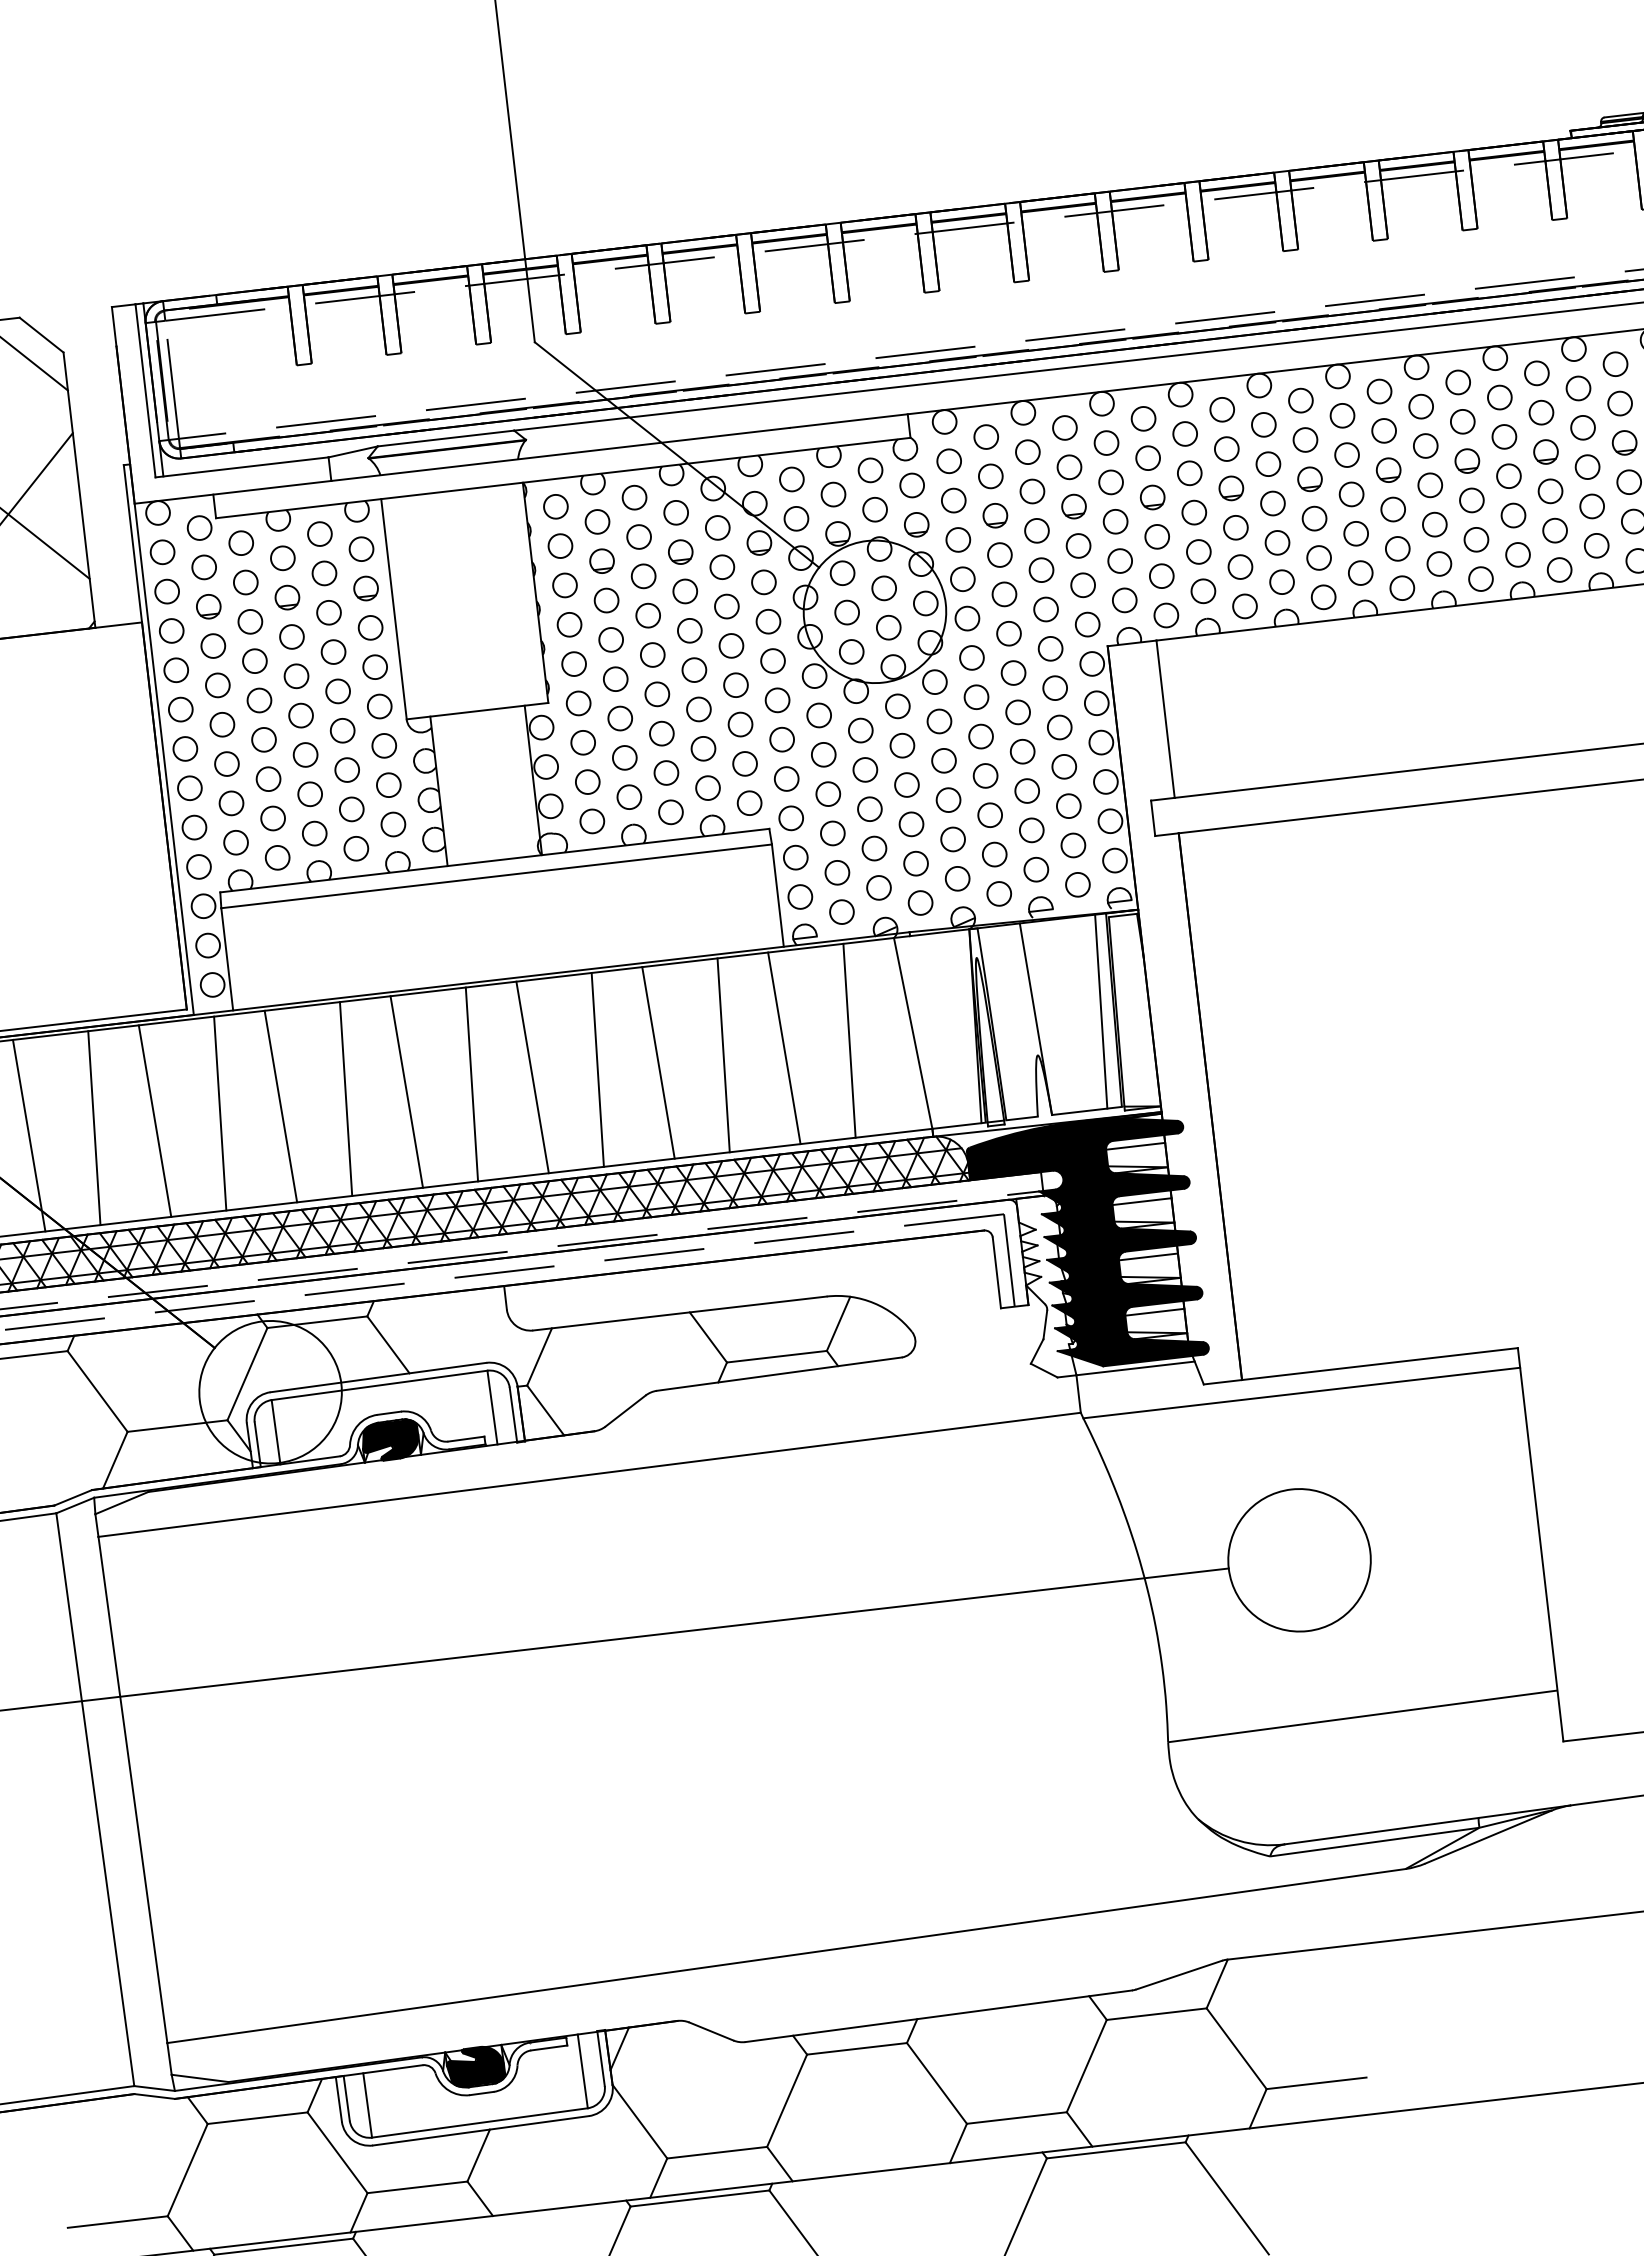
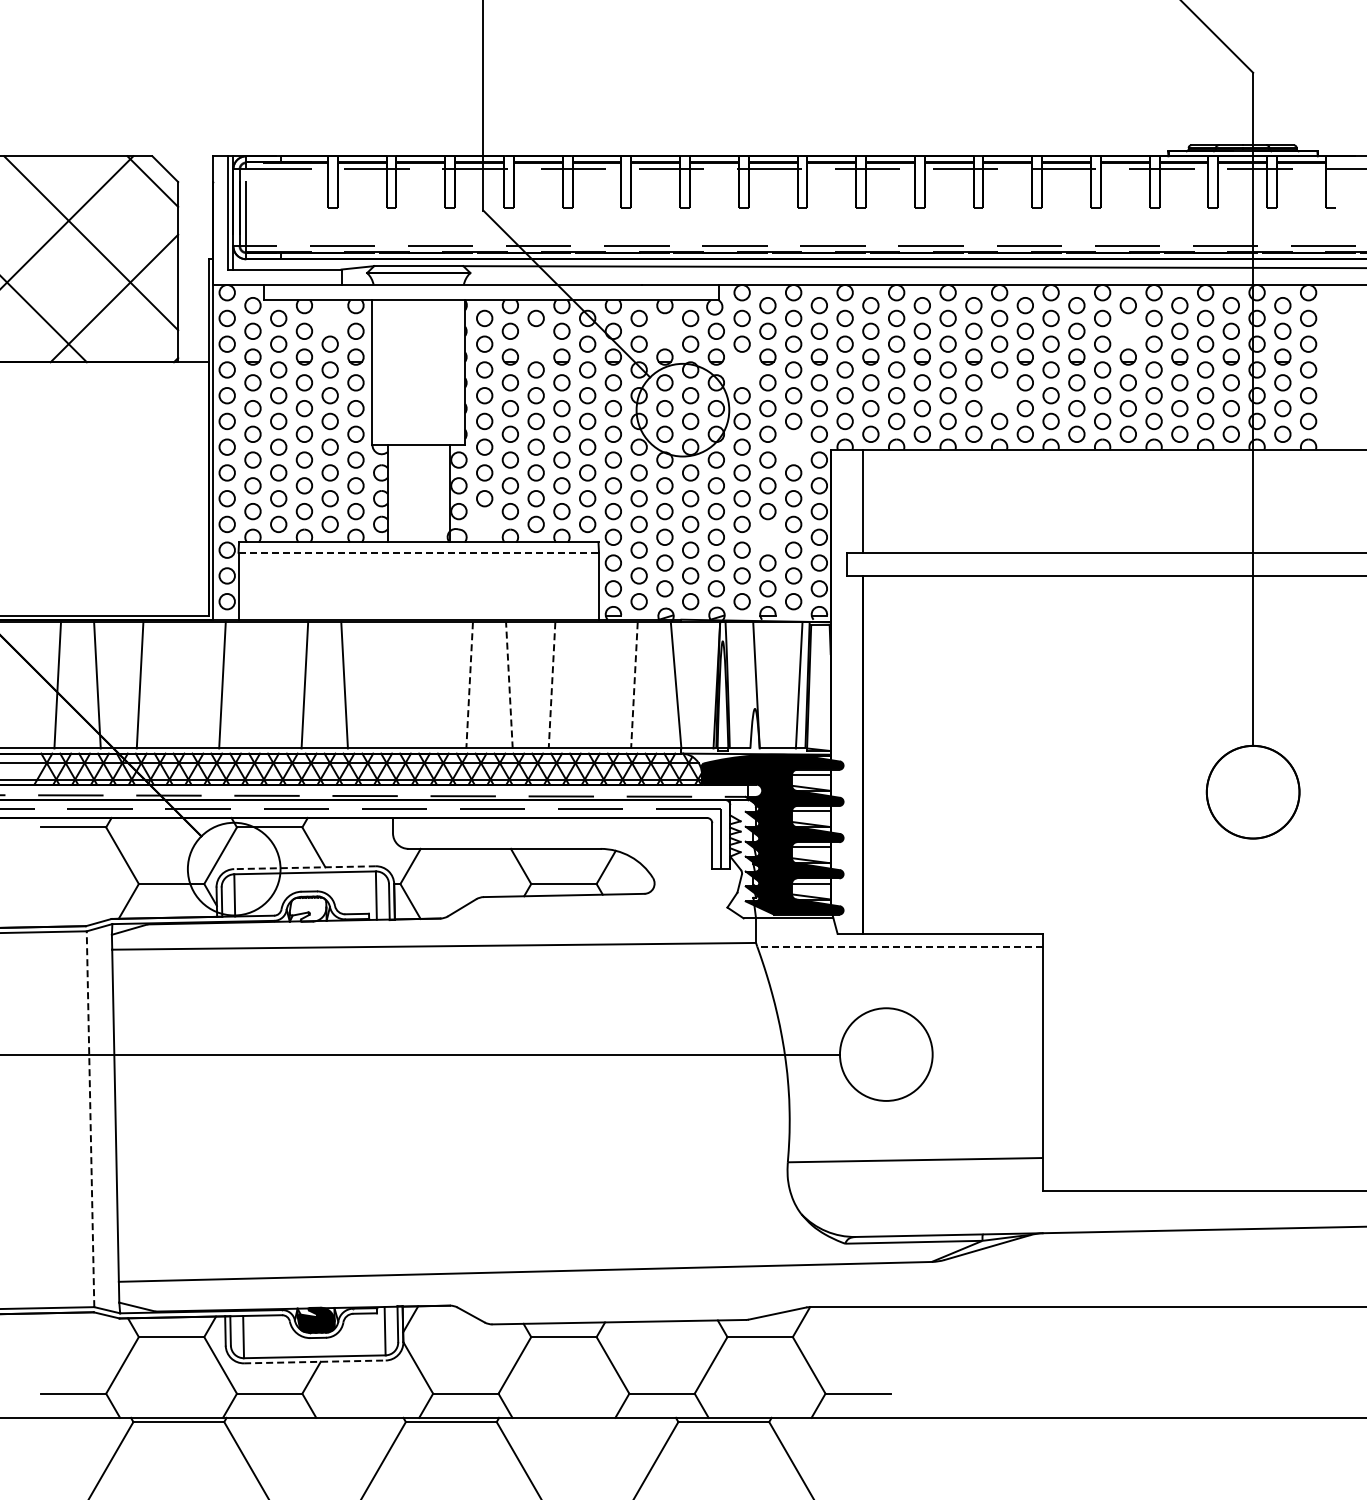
circle: (1539, 411) -> (1127, 330), removed
circle: (832, 493) -> (664, 330), removed
circle: (1355, 533) -> (999, 395), removed
circle: (318, 534) -> (329, 318), removed
circle: (637, 536) -> (535, 343), removed
circle: (957, 539) -> (741, 369), removed
circle: (1050, 647) -> (793, 446), removed
circle: (1026, 789) -> (767, 536), removed
circle: (591, 820) -> (484, 523), removed
line: (497, 875) -> (419, 552), solid -> dashed
line: (849, 1040) -> (634, 685), solid -> dashed
line: (783, 1048) -> (591, 685), removed
line: (724, 1055) -> (552, 685), solid -> dashed
line: (658, 1061) -> (509, 684), solid -> dashed
line: (597, 1070) -> (469, 685), solid -> dashed
line: (531, 1077) -> (426, 685), removed
line: (470, 1084) -> (386, 685), removed
line: (279, 1106) -> (261, 685), removed
line: (154, 1121) -> (179, 685), removed
line: (379, 1377) -> (305, 867), solid -> dashed
line: (1302, 1392) -> (900, 946), solid -> dashed
fill: (389, 1439) -> (307, 908), removed
line: (95, 1800) -> (90, 1119), solid -> dashed
line: (480, 2130) -> (314, 1361), solid -> dashed

